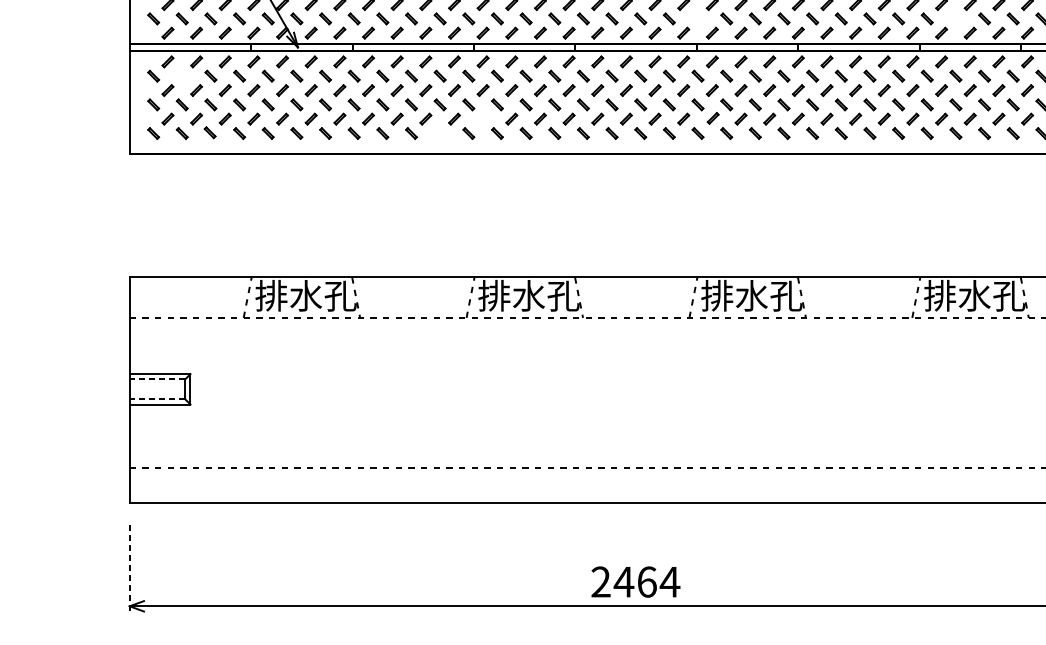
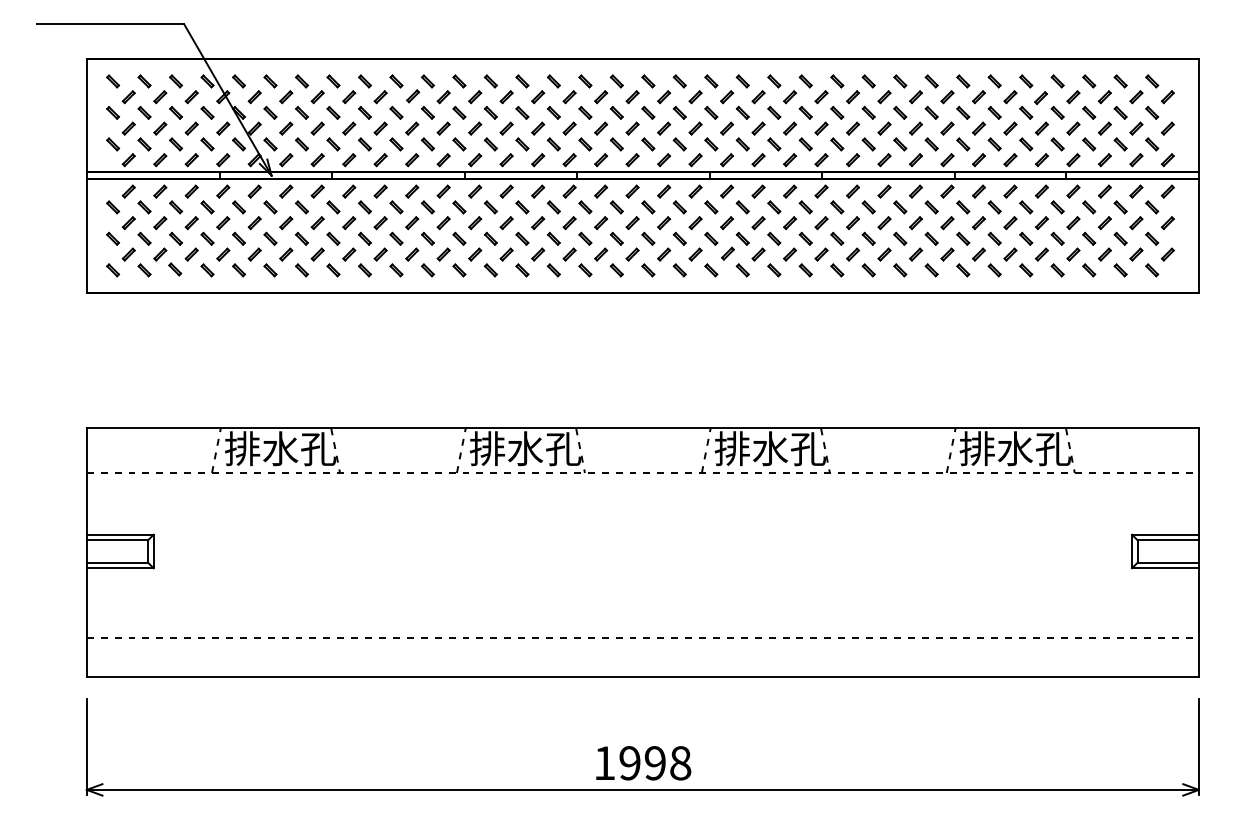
part: (698, 18) -> (711, 144), added
part: (955, 18) -> (994, 144), added
part: (182, 76) -> (144, 207), added
part: (483, 119) -> (475, 254), added
part: (439, 133) -> (427, 270), added
line: (157, 379) -> (117, 540), dashed -> solid
line: (157, 399) -> (117, 562), dashed -> solid
line: (129, 566) -> (86, 746), dashed -> solid
text: (635, 582) -> (642, 763), 2464 -> 1998

